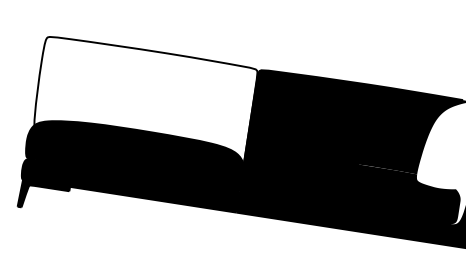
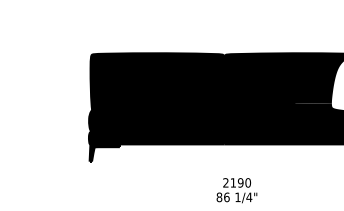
fill: (144, 102) -> (157, 85), added

